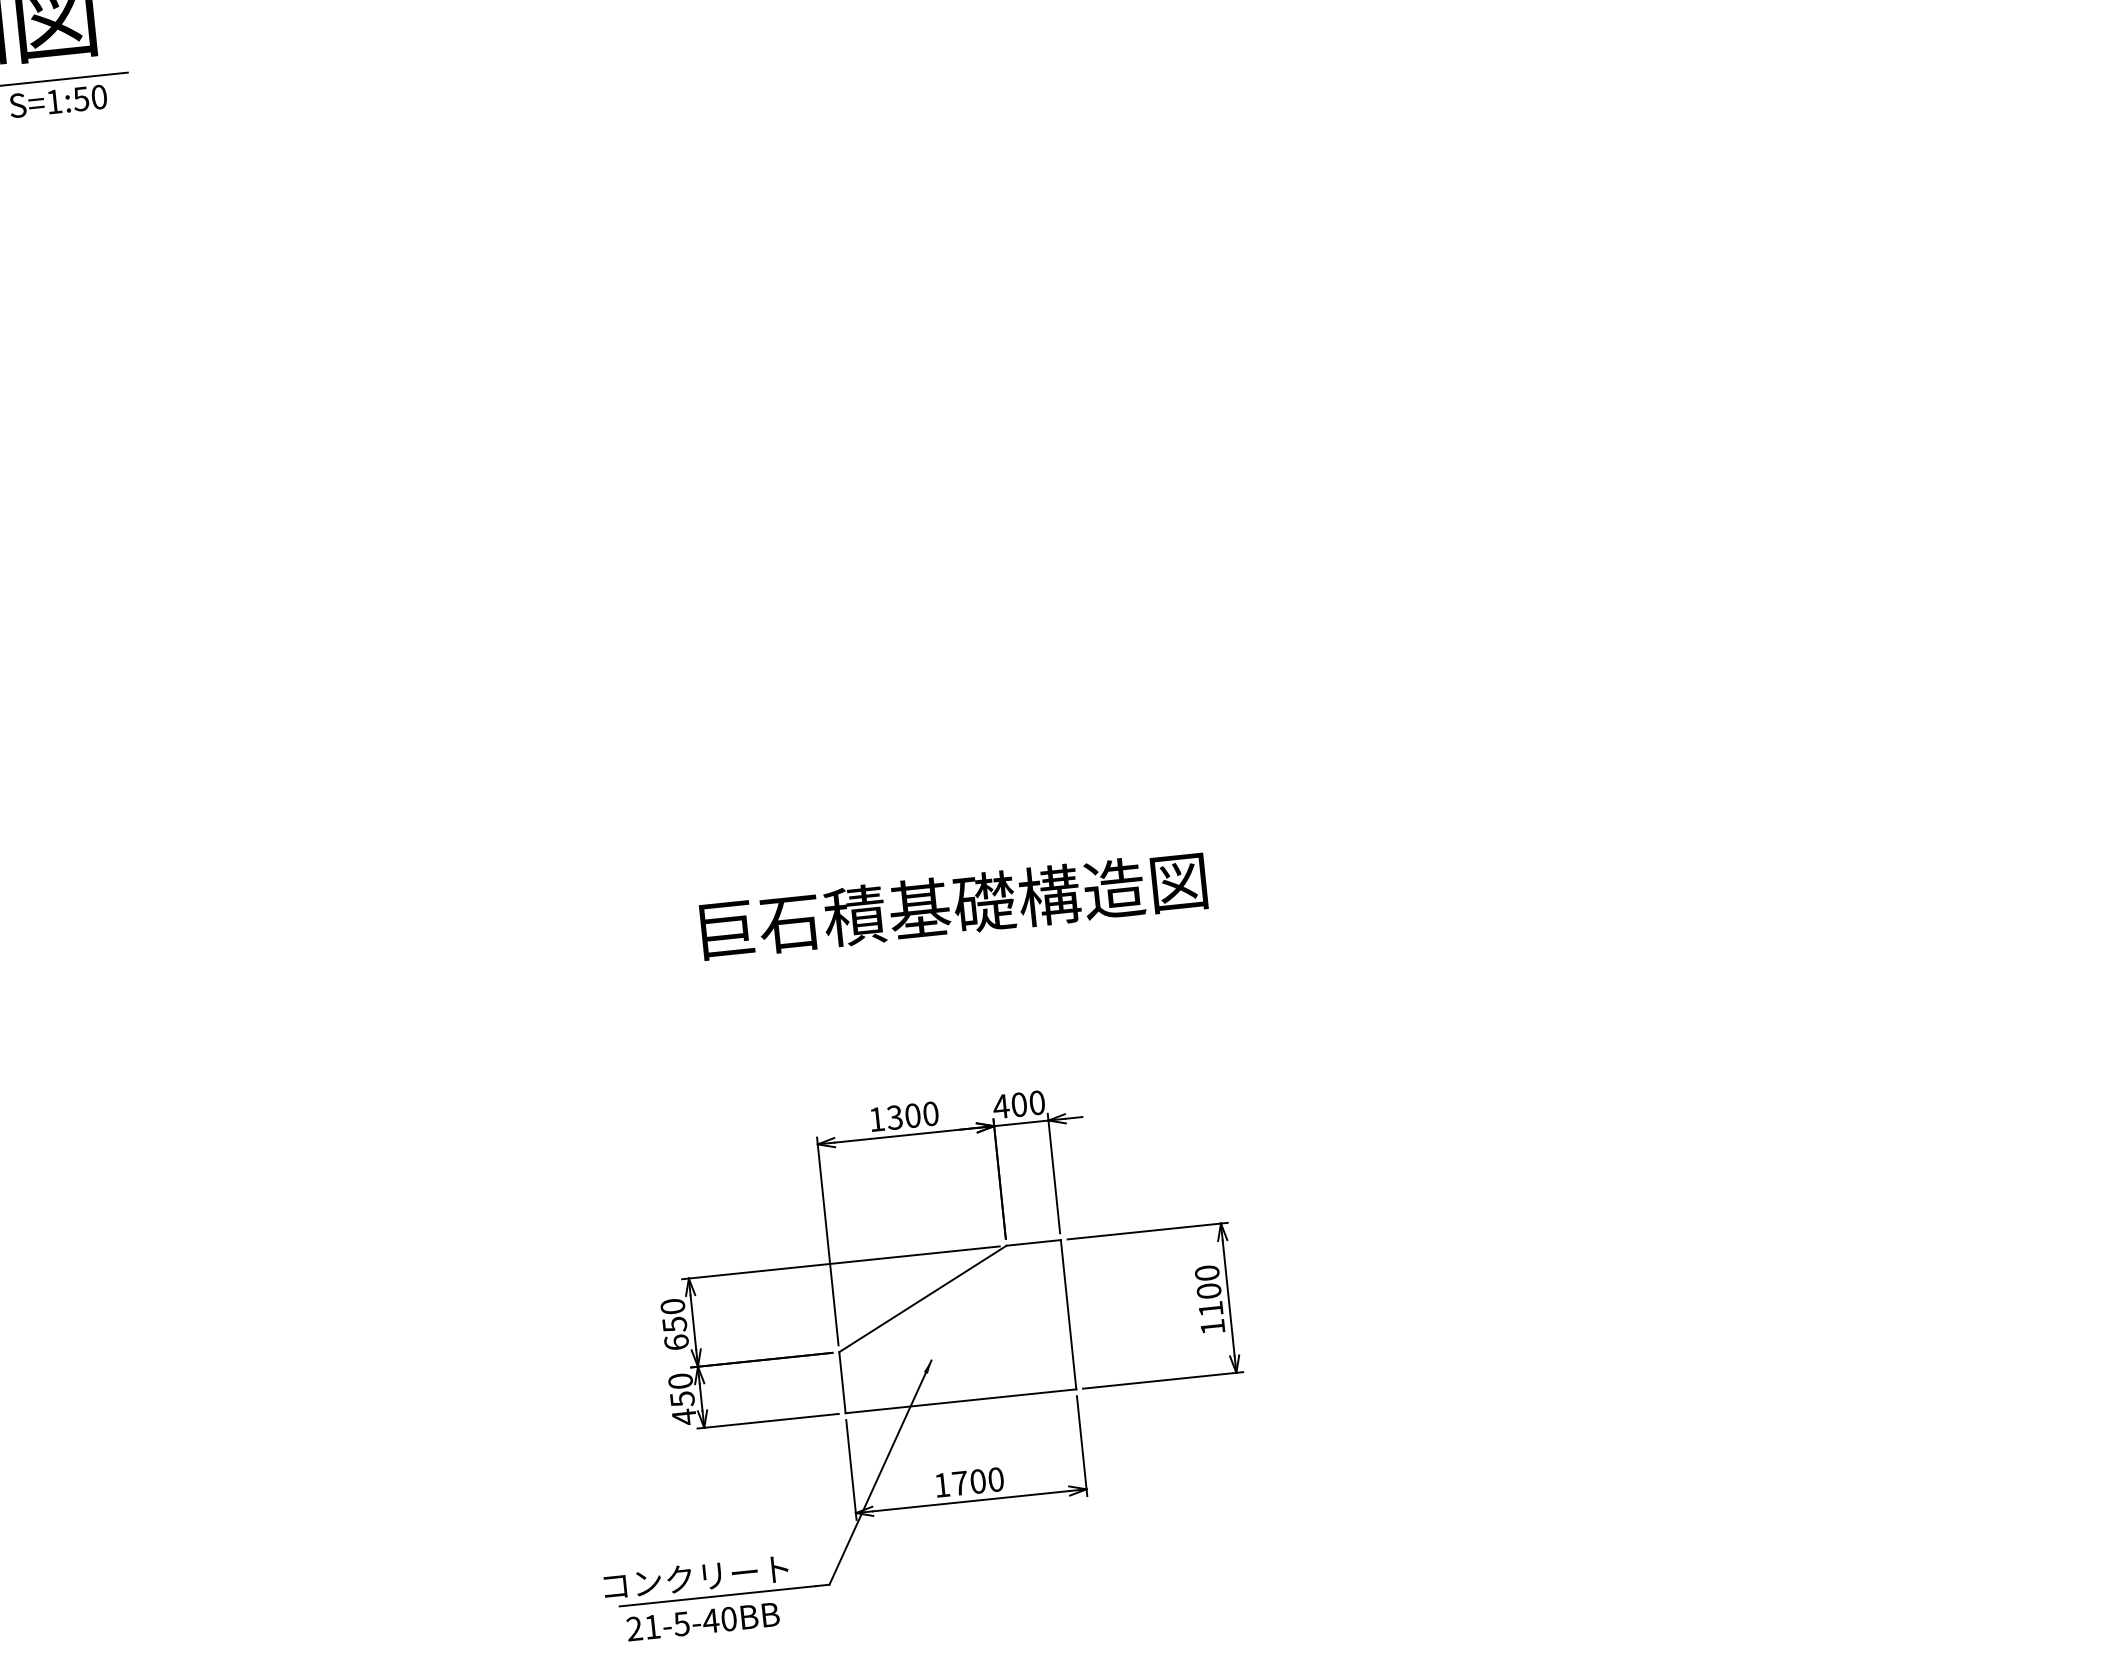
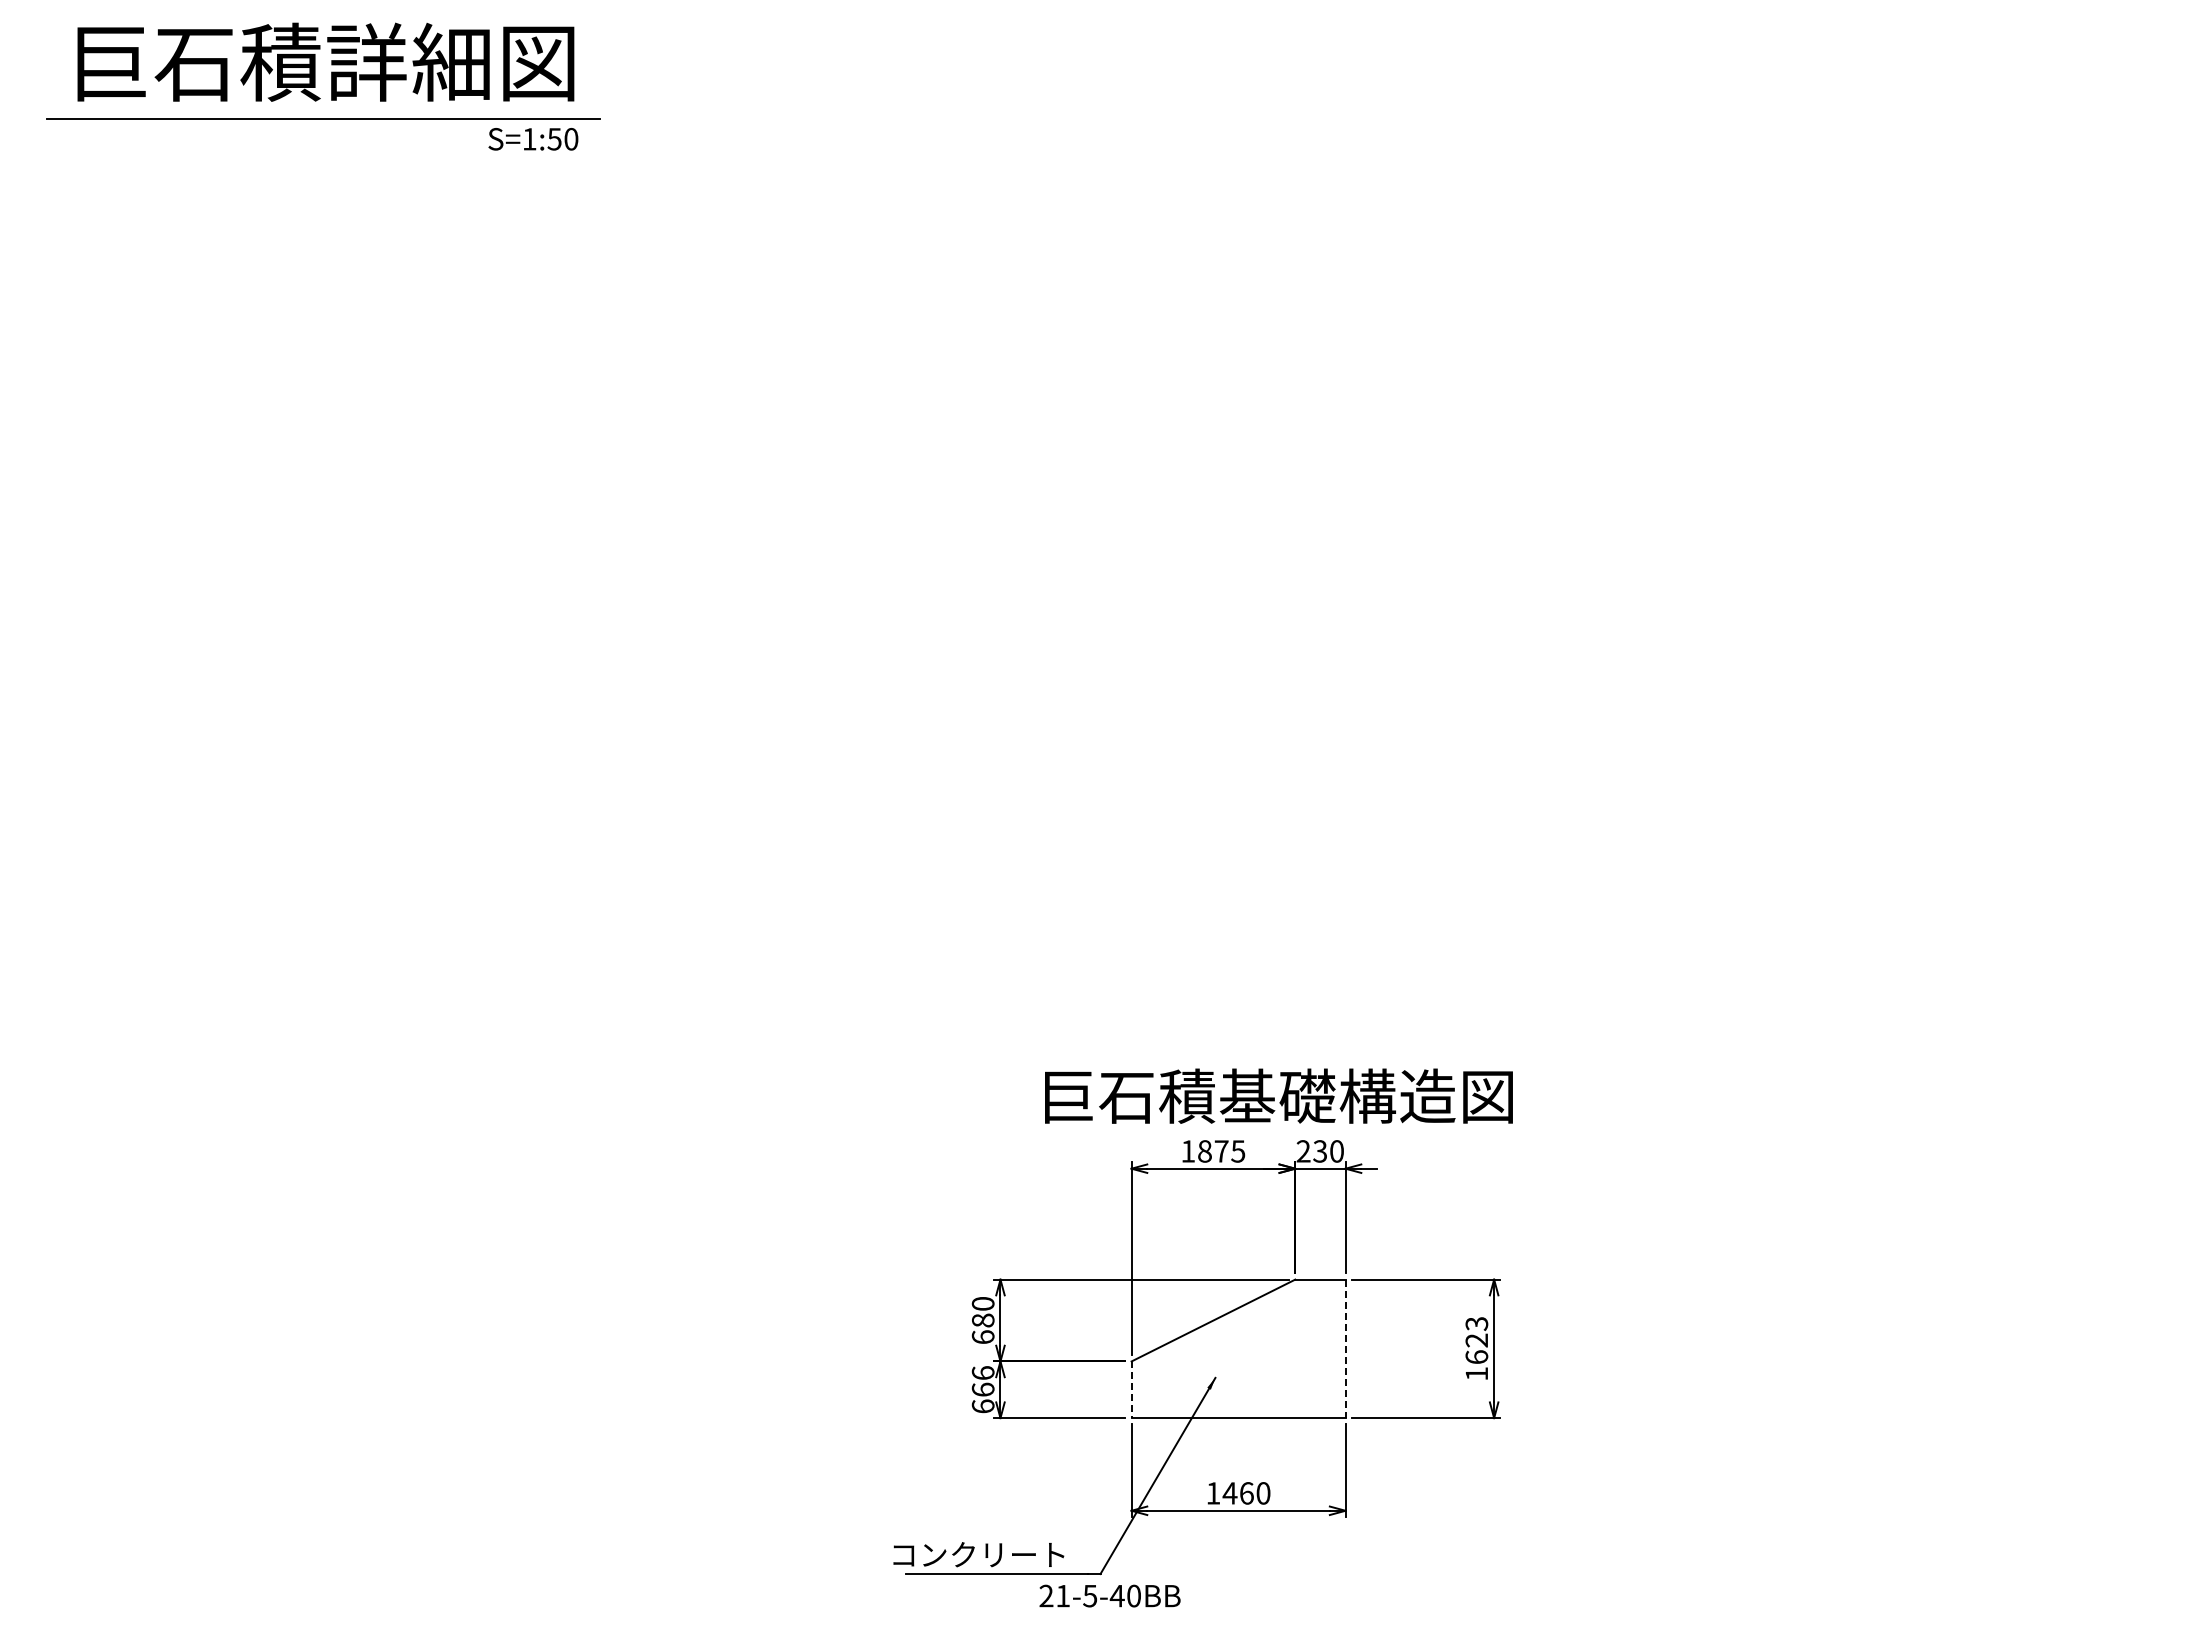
text: (953, 904) -> (1278, 1095), moved
text: (1009, 1105) -> (1311, 1151), 400 -> 230
text: (912, 1115) -> (1221, 1151), 1300 -> 1875
text: (1208, 1291) -> (1476, 1340), 1100 -> 1623
line: (1068, 1315) -> (1345, 1349), solid -> dashed
text: (675, 1324) -> (983, 1320), 650 -> 680
line: (842, 1383) -> (1131, 1390), solid -> dashed
text: (681, 1400) -> (982, 1390), 450 -> 666
text: (968, 1482) -> (1237, 1493), 1700 -> 1460
text: (702, 1621) -> (1109, 1595), moved

